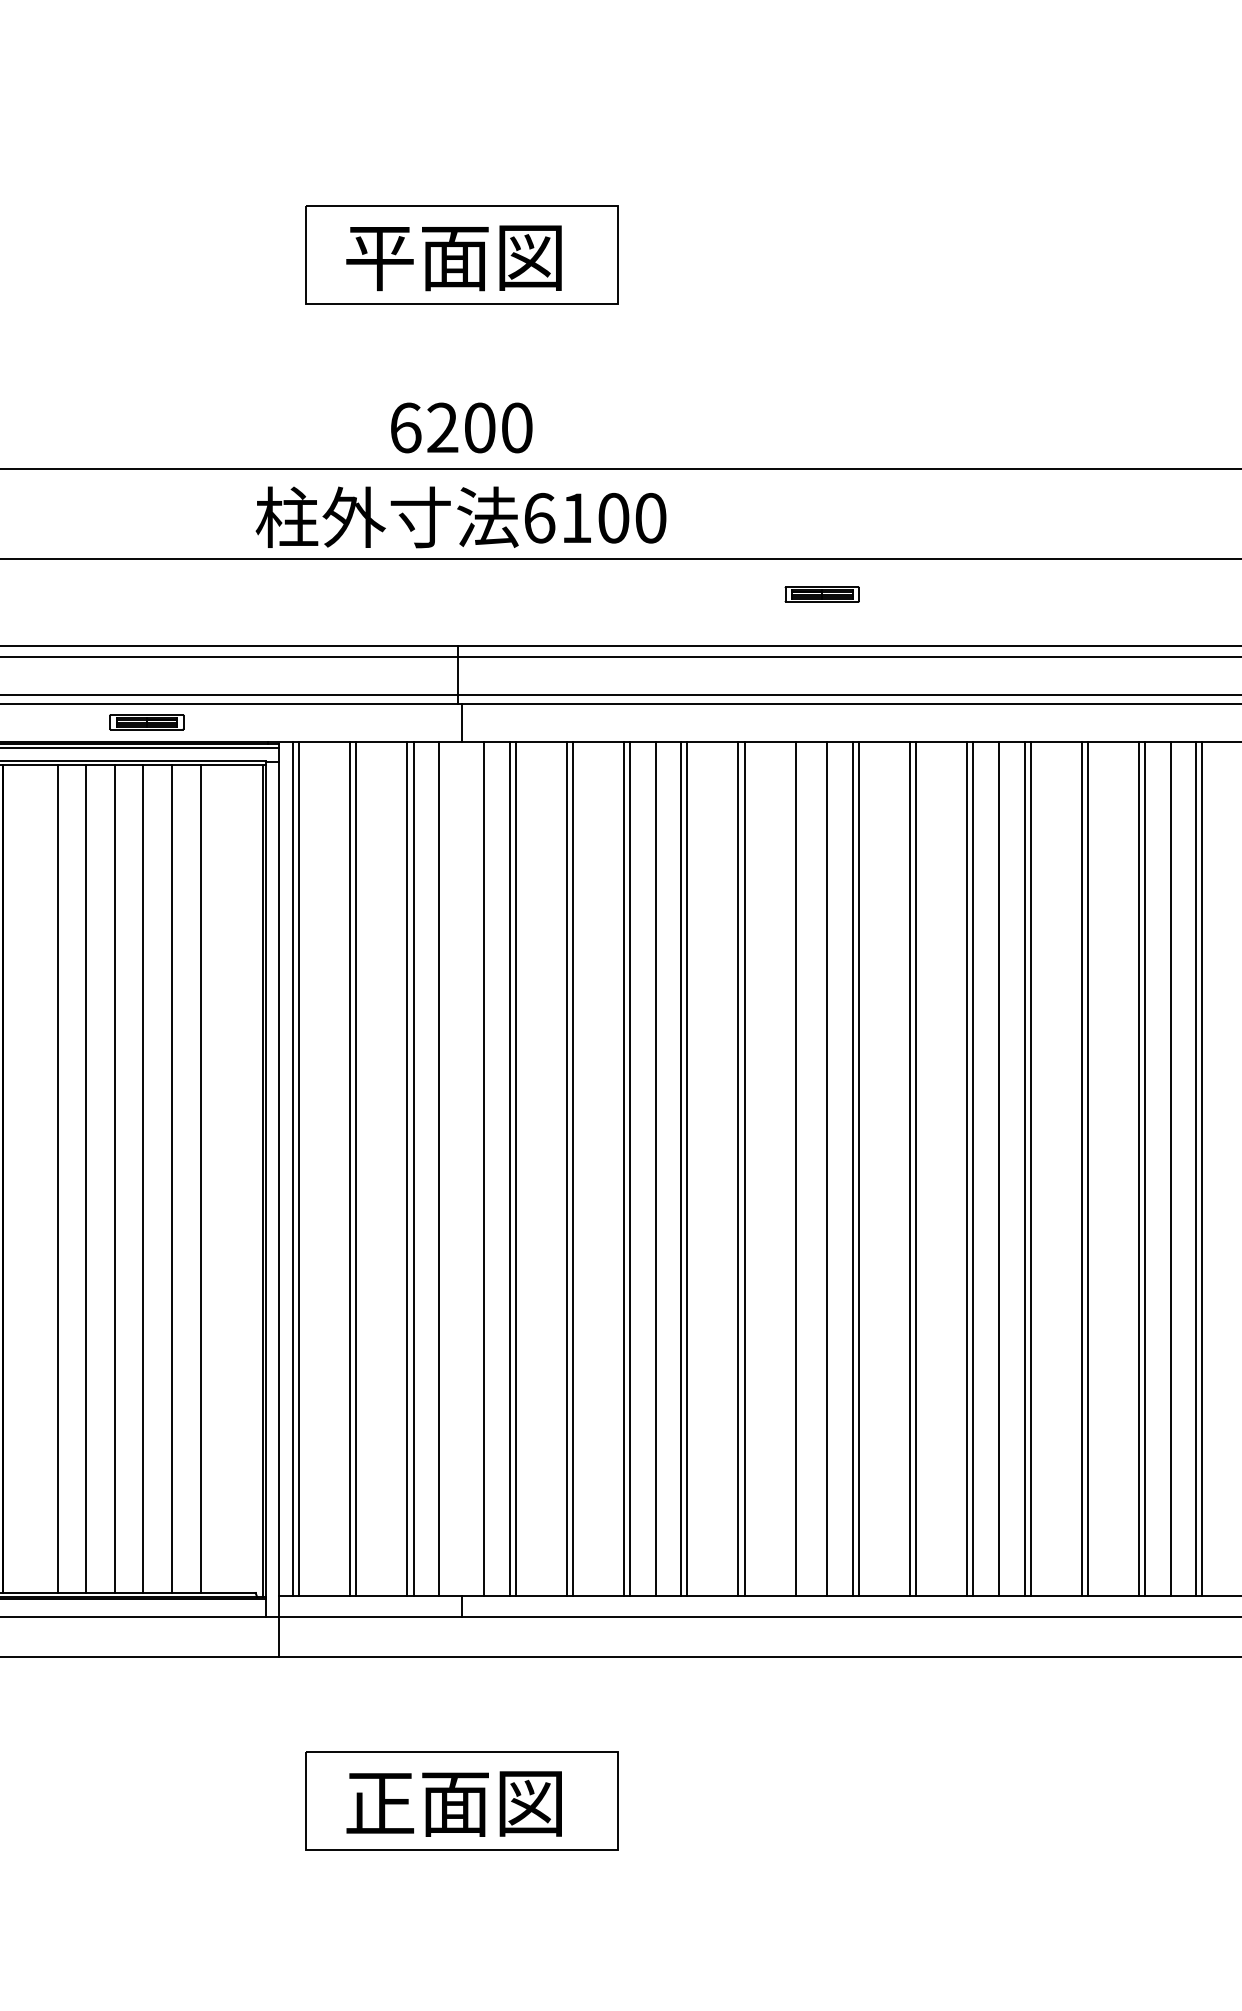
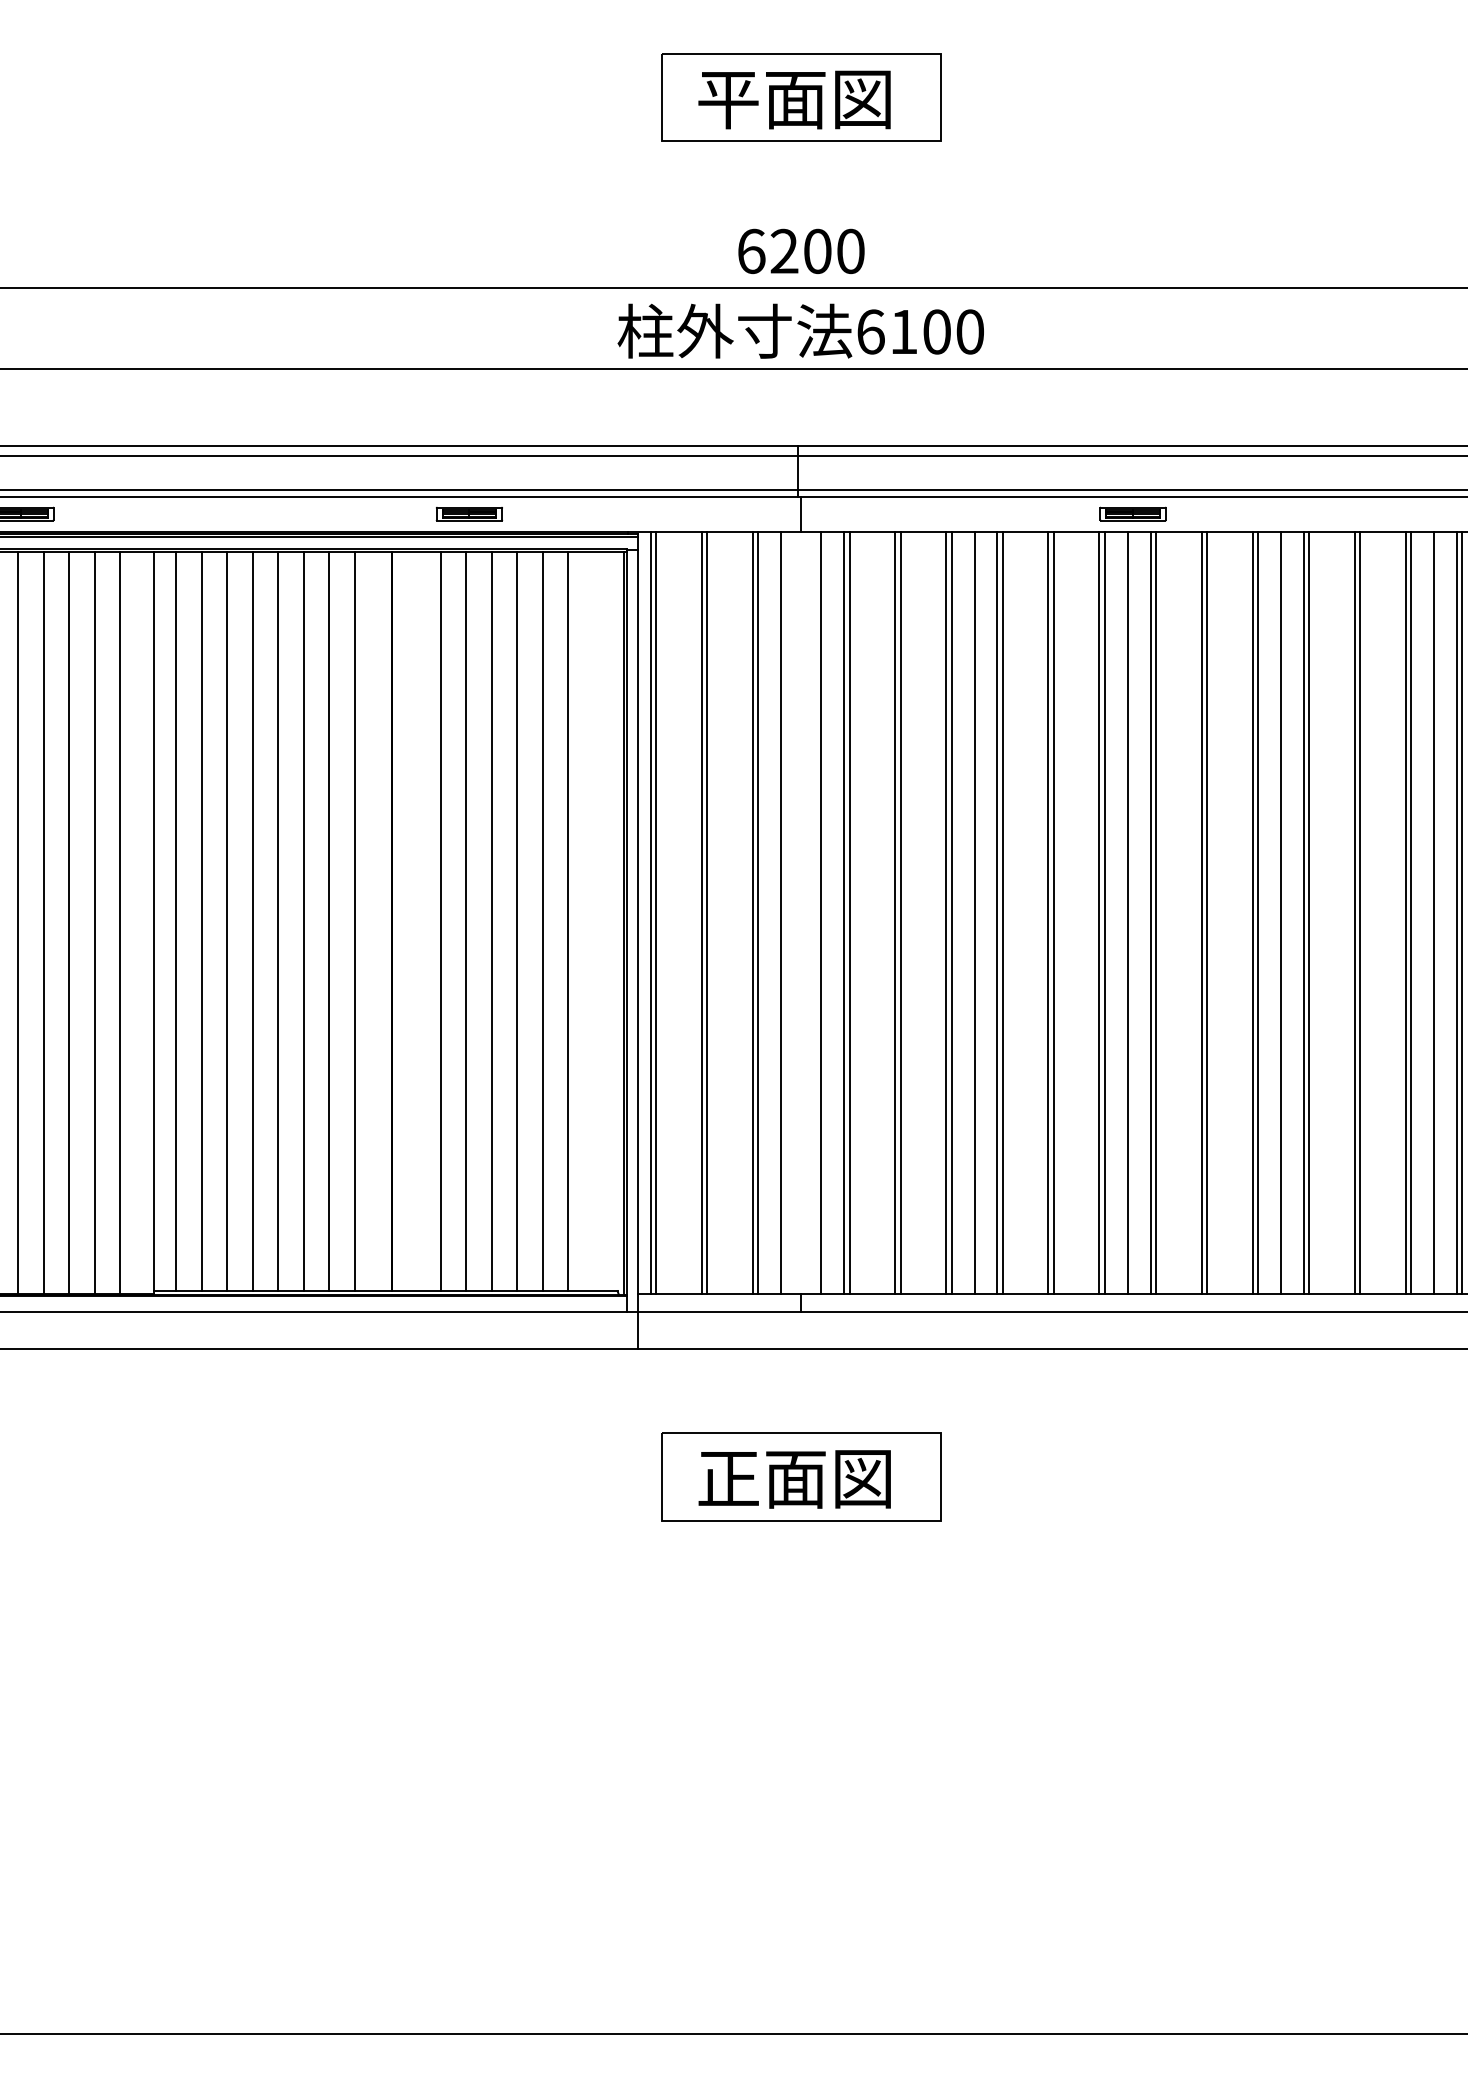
part: (821, 593) -> (1132, 513), moved
part: (146, 722) -> (469, 514), moved
line: (801, 1168) -> (1104, 912), added

